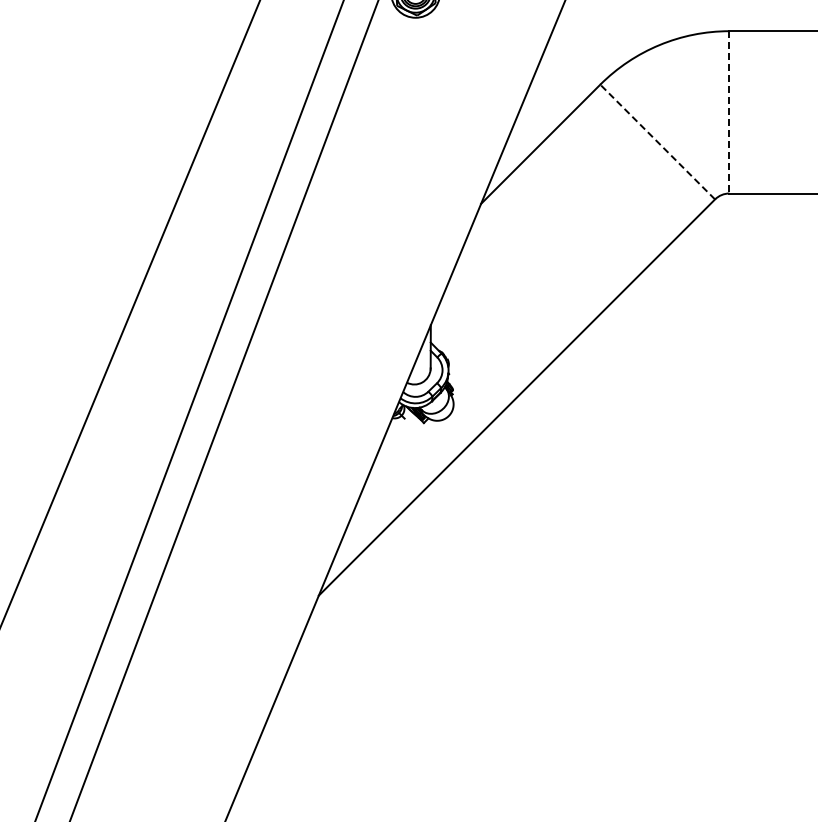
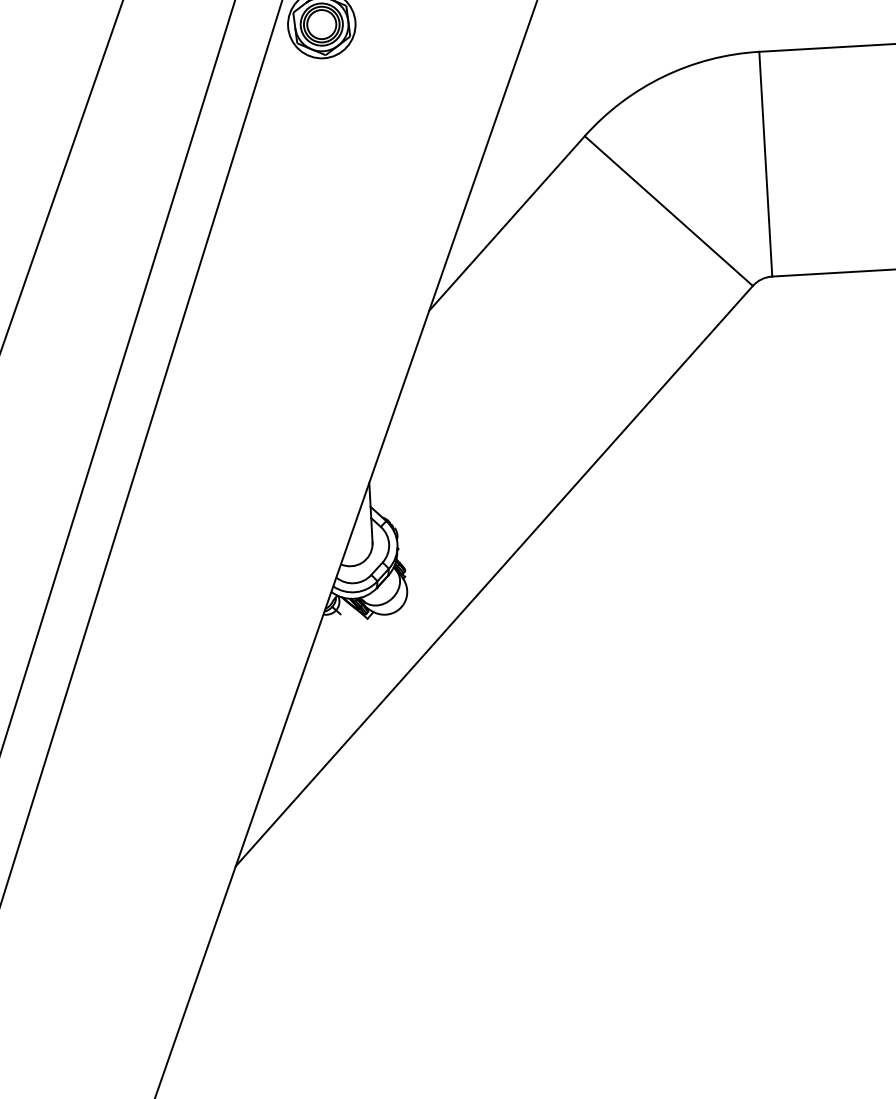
line: (729, 112) -> (765, 164), dashed -> solid
line: (657, 141) -> (668, 210), dashed -> solid

